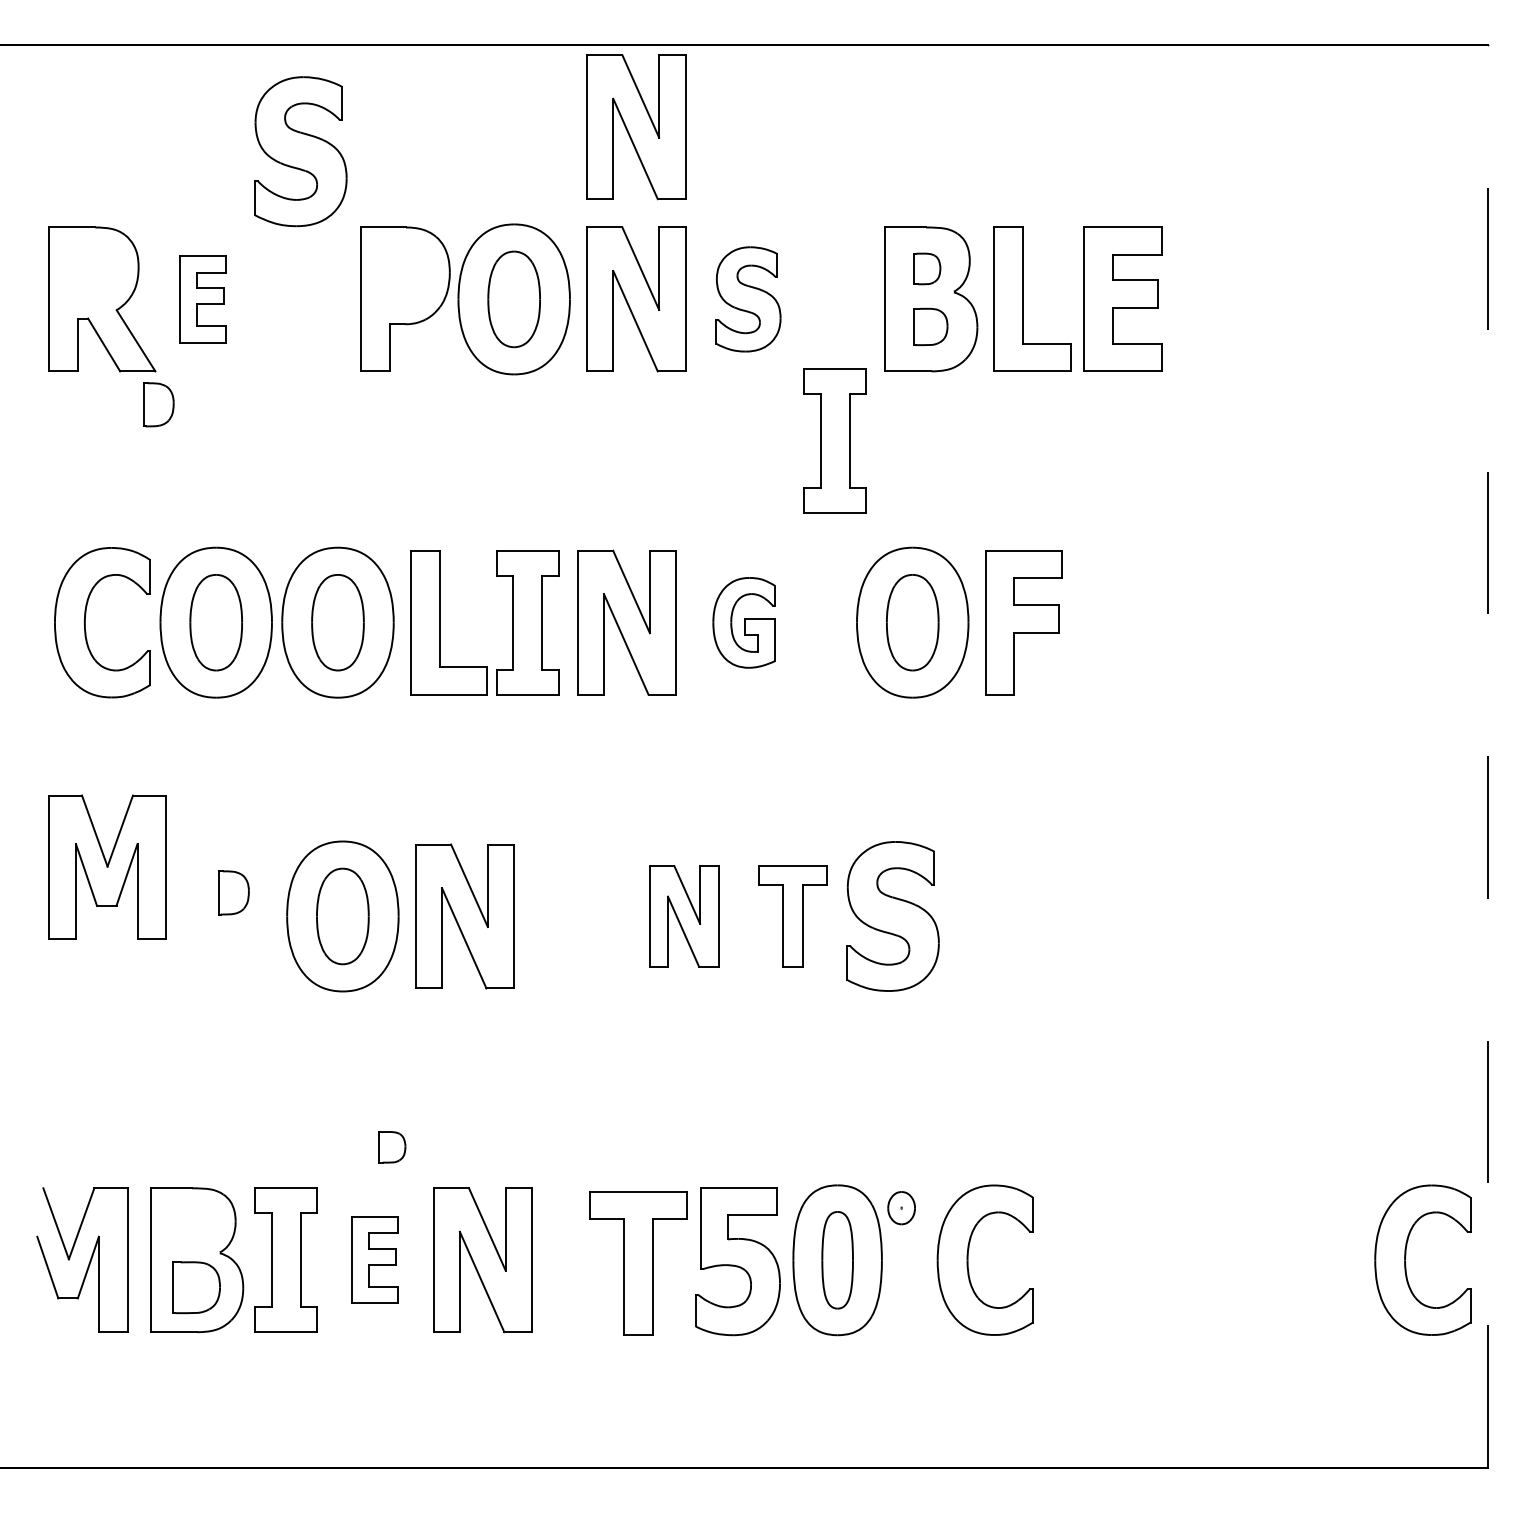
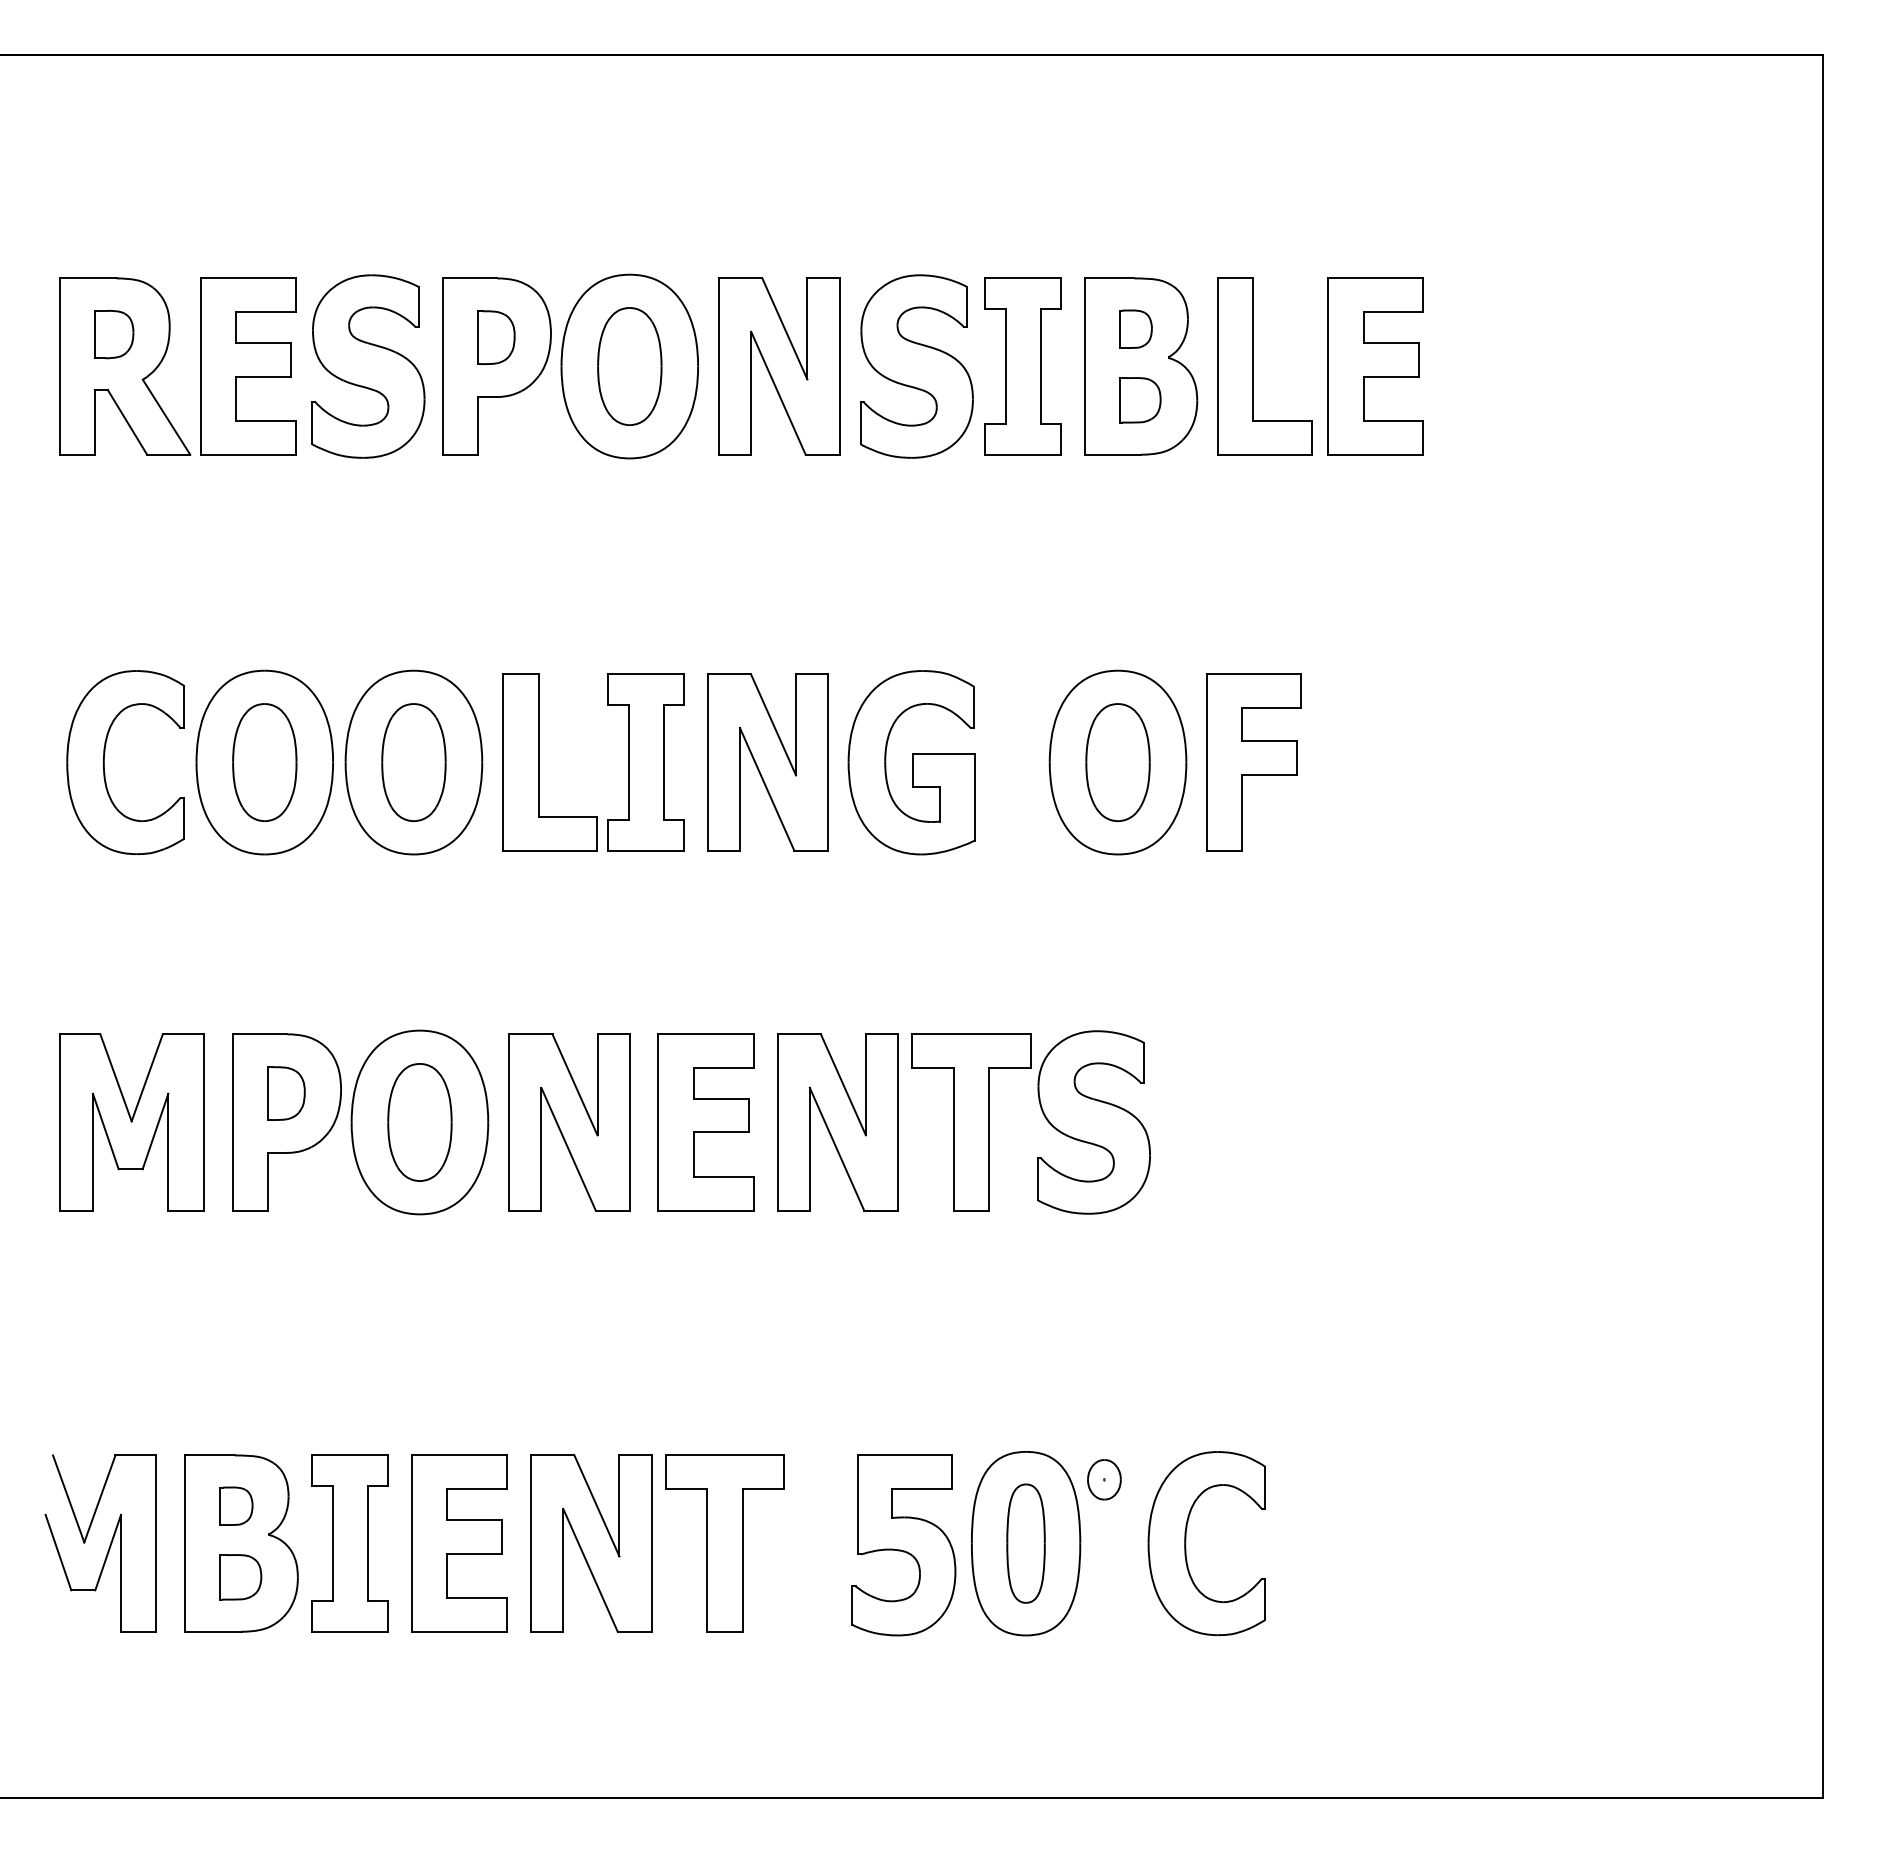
part: (636, 127) -> (779, 155), removed
part: (300, 151) -> (368, 366), moved
part: (93, 273) -> (114, 334), added
part: (202, 299) -> (248, 366), size x1.67
part: (748, 299) -> (916, 366), size x1.43
part: (158, 404) -> (496, 337), moved
part: (834, 440) -> (1022, 366), moved
part: (744, 622) -> (911, 762), size x1.67
line: (1487, 755) -> (1822, 925), dashed -> solid
part: (107, 867) -> (131, 1122), moved
part: (233, 916) -> (286, 1122), added
part: (575, 916) -> (705, 1122), added
part: (683, 916) -> (837, 1122), size x1.43
part: (793, 916) -> (971, 1122), size x1.43
part: (392, 1146) -> (236, 1505), moved
part: (375, 1260) -> (459, 1543), size x1.67
part: (1406, 1260) -> (1722, 1543), removed
part: (638, 1263) -> (724, 1543), moved
part: (196, 1287) -> (240, 1577), size x0.71

